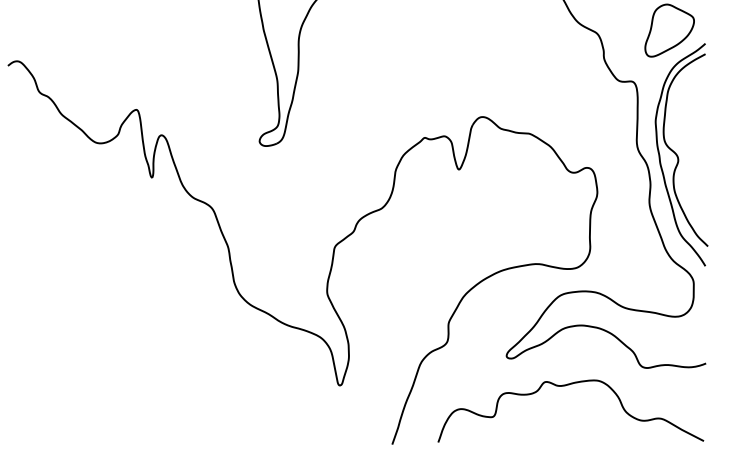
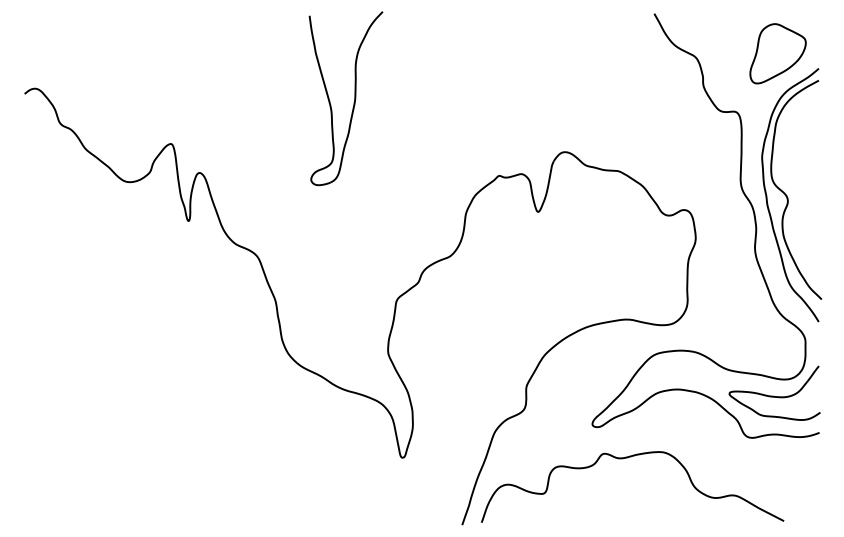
curve: (665, 330) -> (773, 395), added
curve: (566, 386) -> (627, 458), moved

